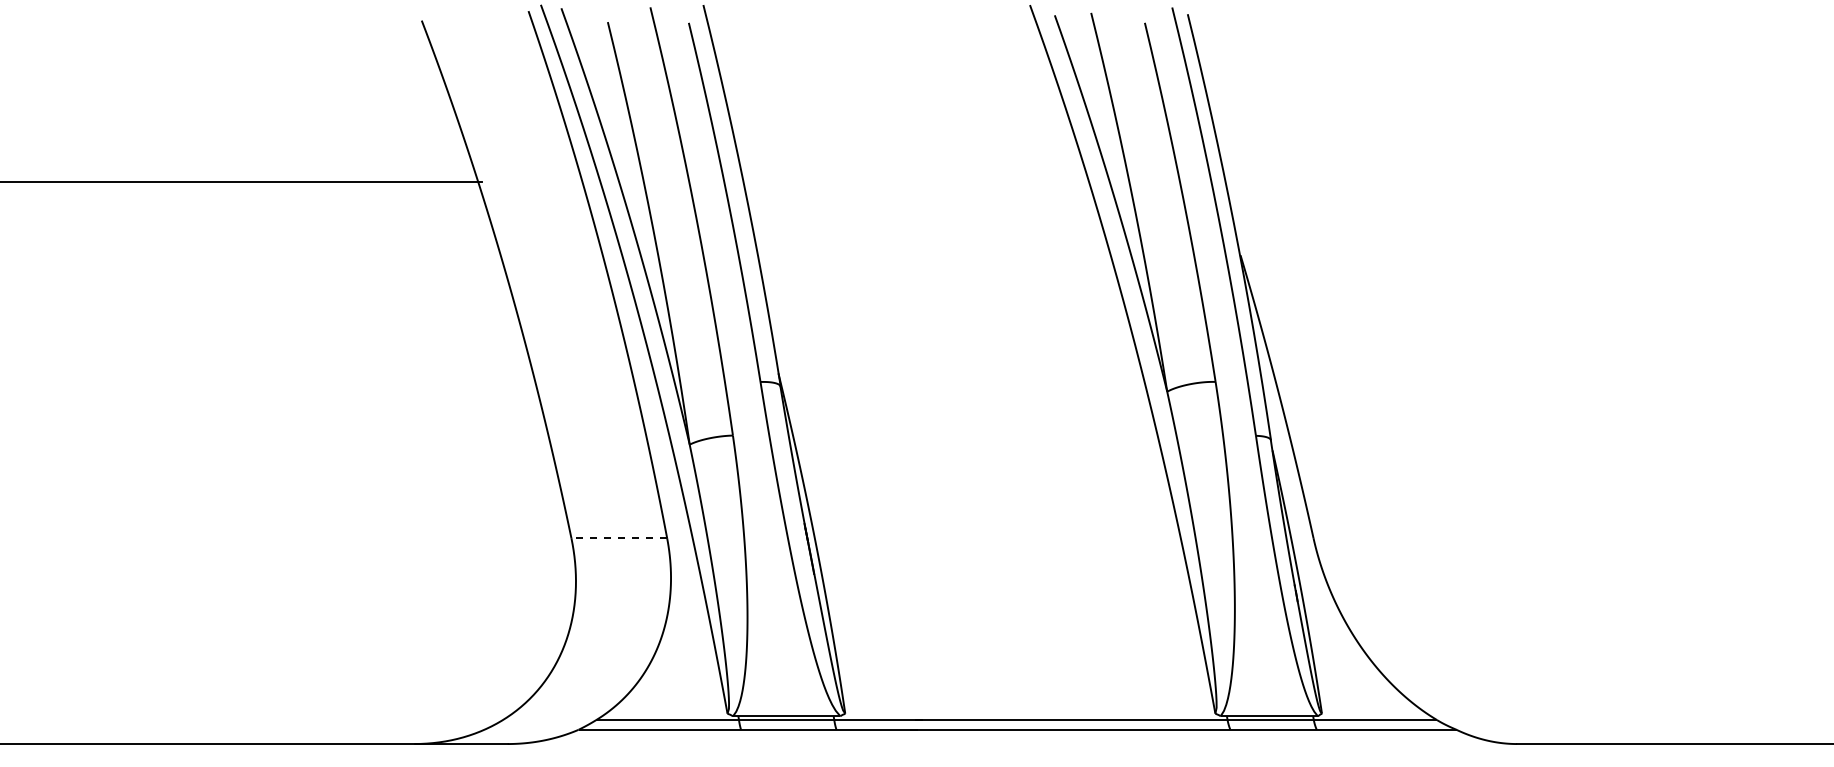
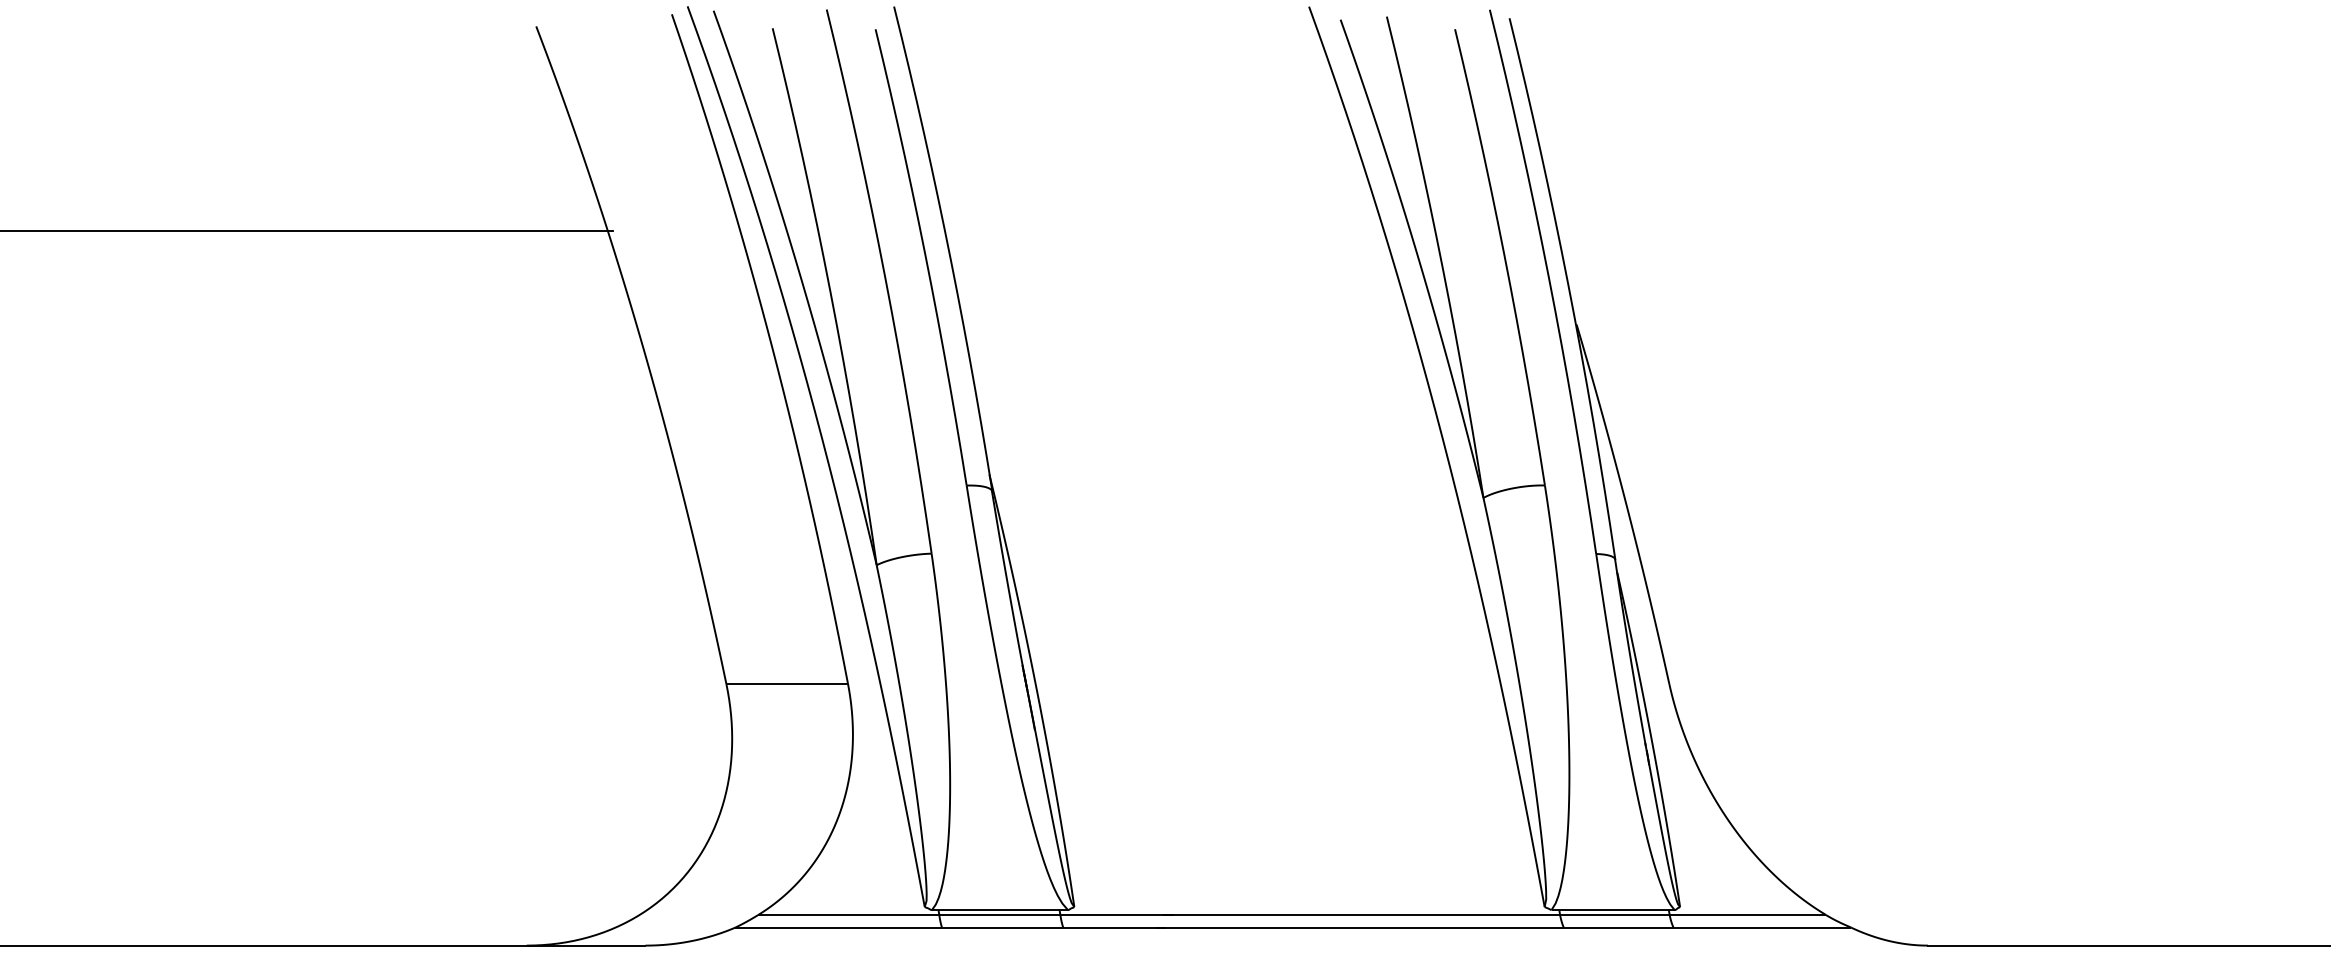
line: (619, 537) -> (787, 683), dashed -> solid

